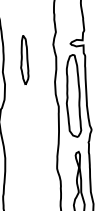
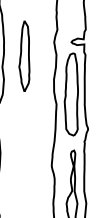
part: (24, 59) -> (24, 55), size x1.43

